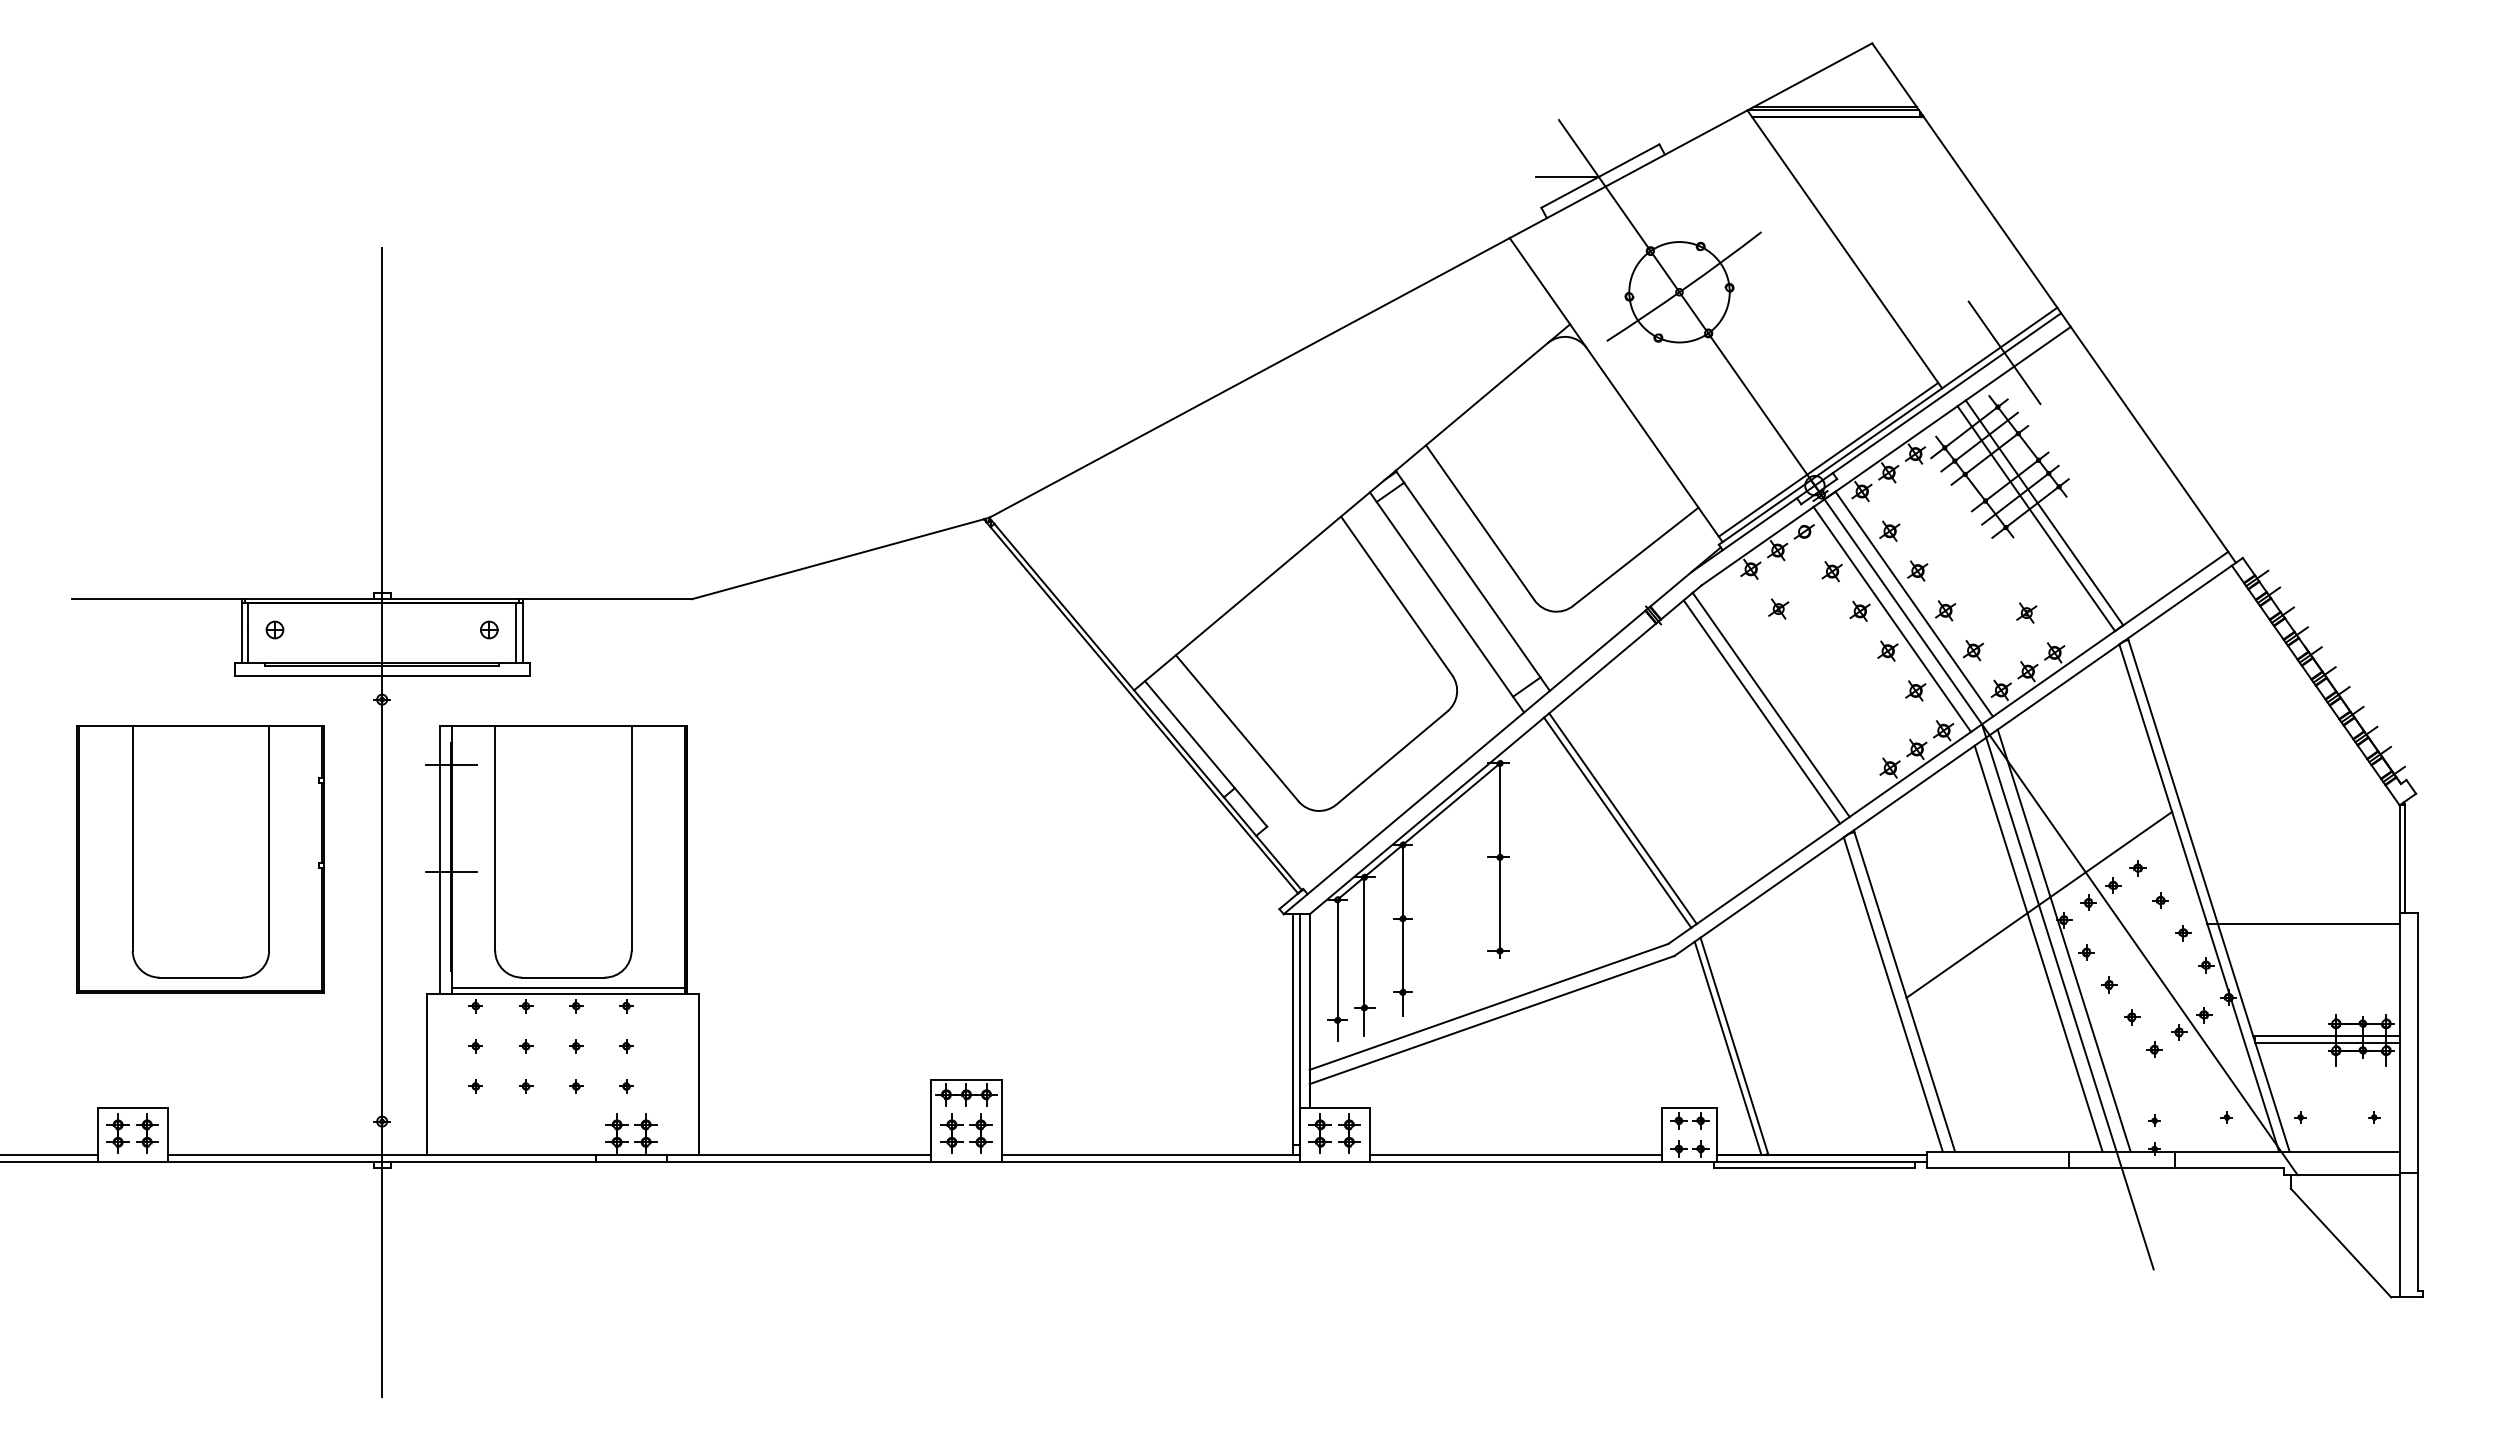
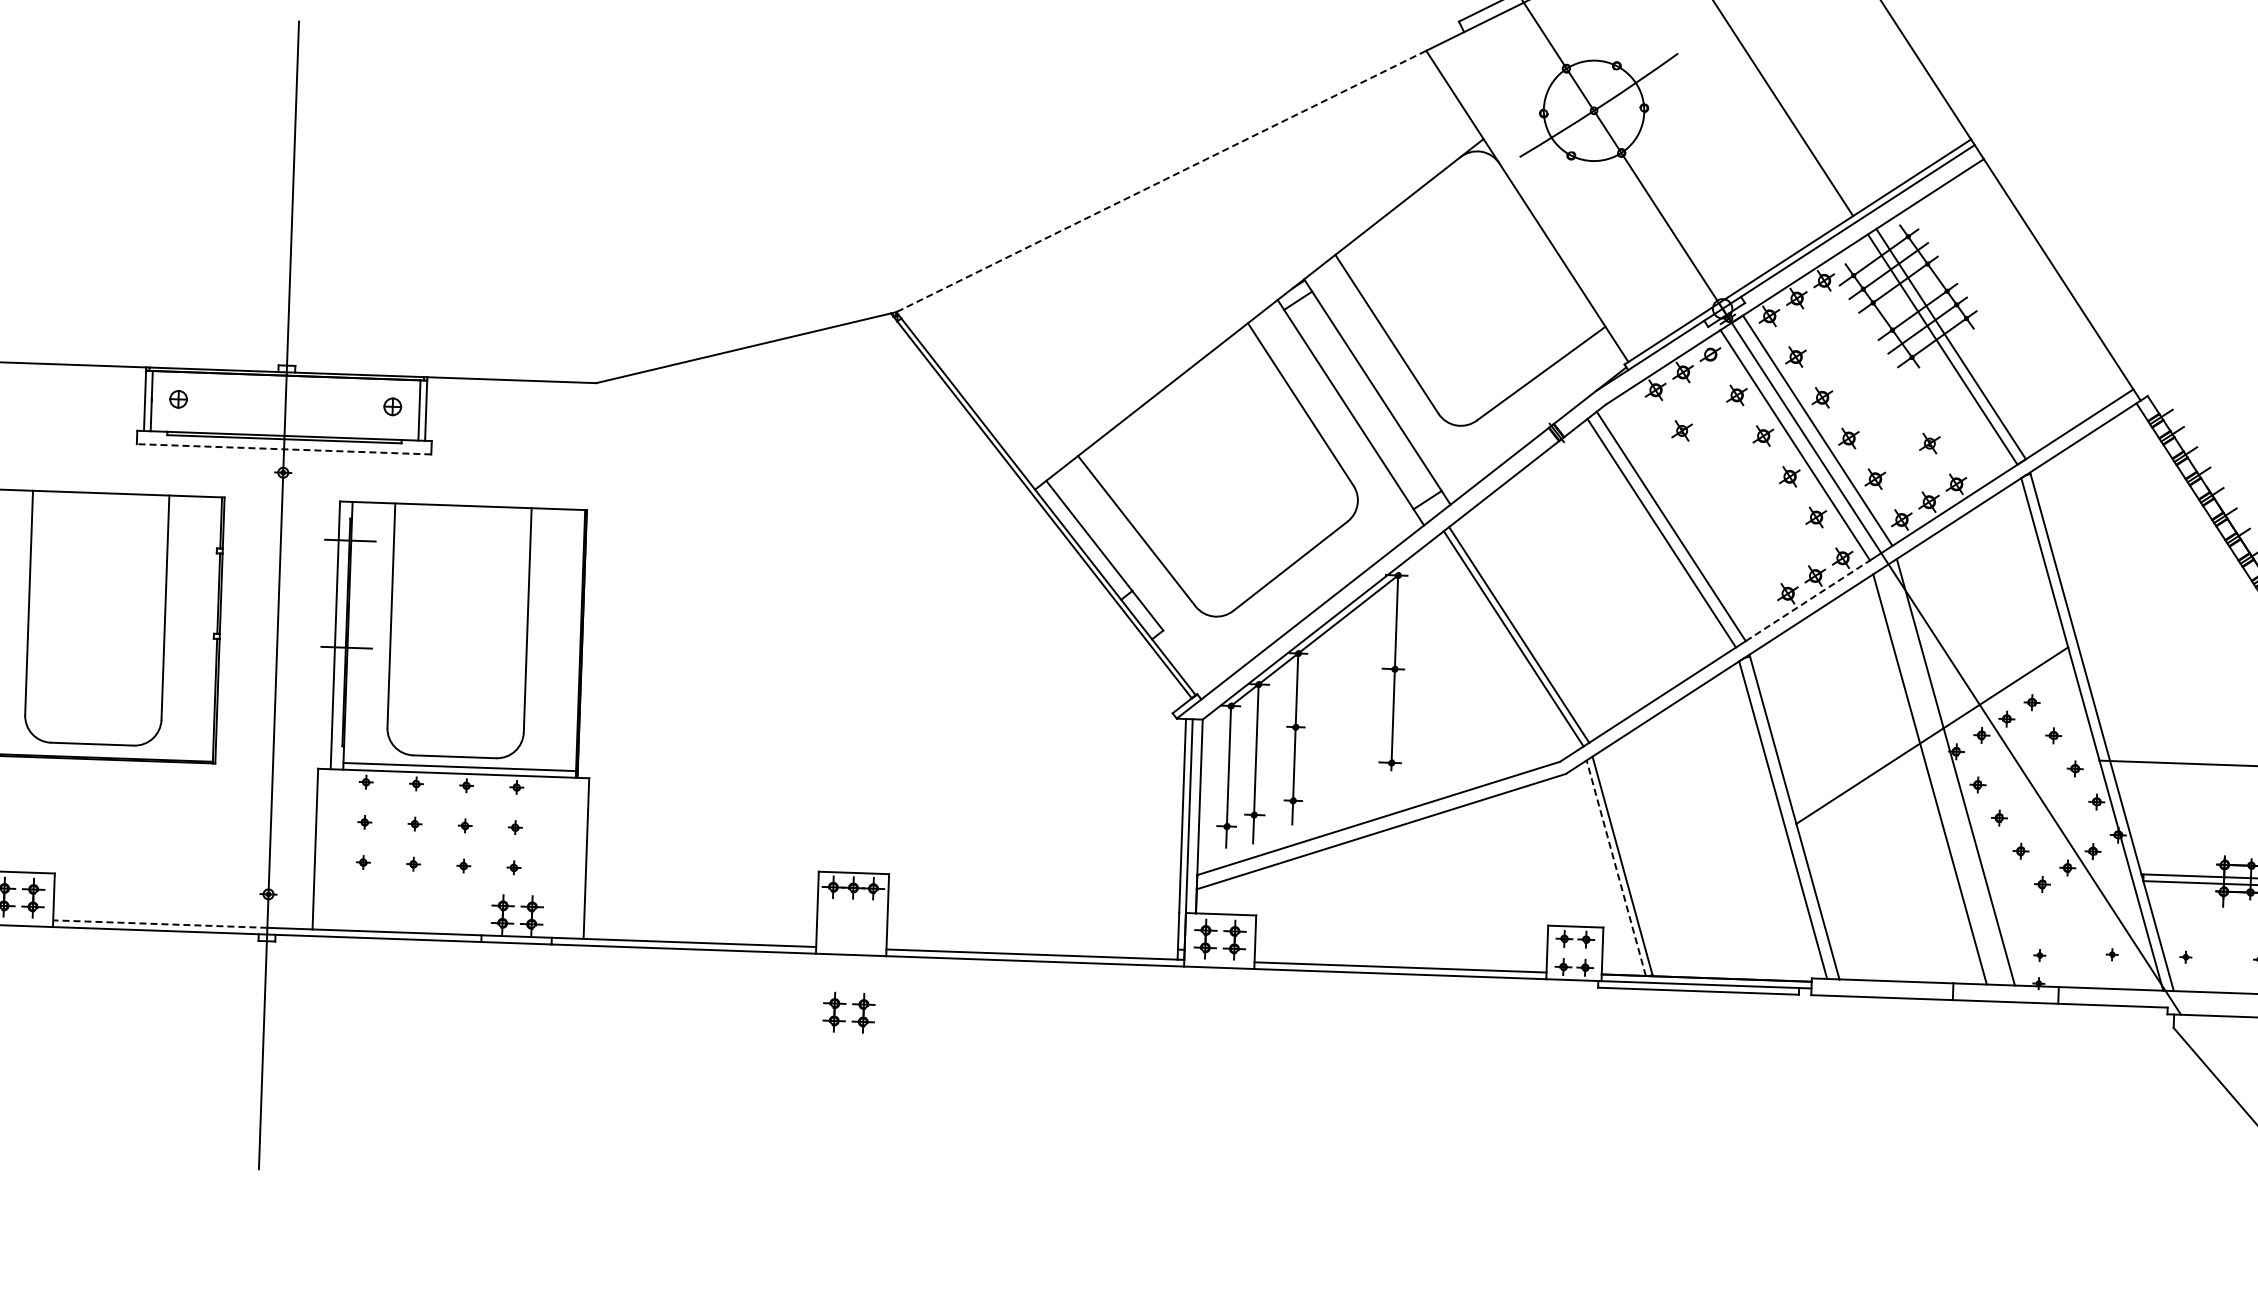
line: (2004, 352) -> (1916, 182), removed
line: (1250, 377) -> (1162, 181), solid -> dashed
line: (1828, 459) -> (1737, 283), removed
line: (381, 676) -> (283, 449), solid -> dashed
line: (1910, 774) -> (1808, 600), solid -> dashed
line: (2067, 996) -> (1957, 828), removed
line: (1728, 1048) -> (1616, 868), solid -> dashed
part: (963, 1125) -> (846, 1004), moved
line: (274, 1155) -> (159, 924), solid -> dashed

